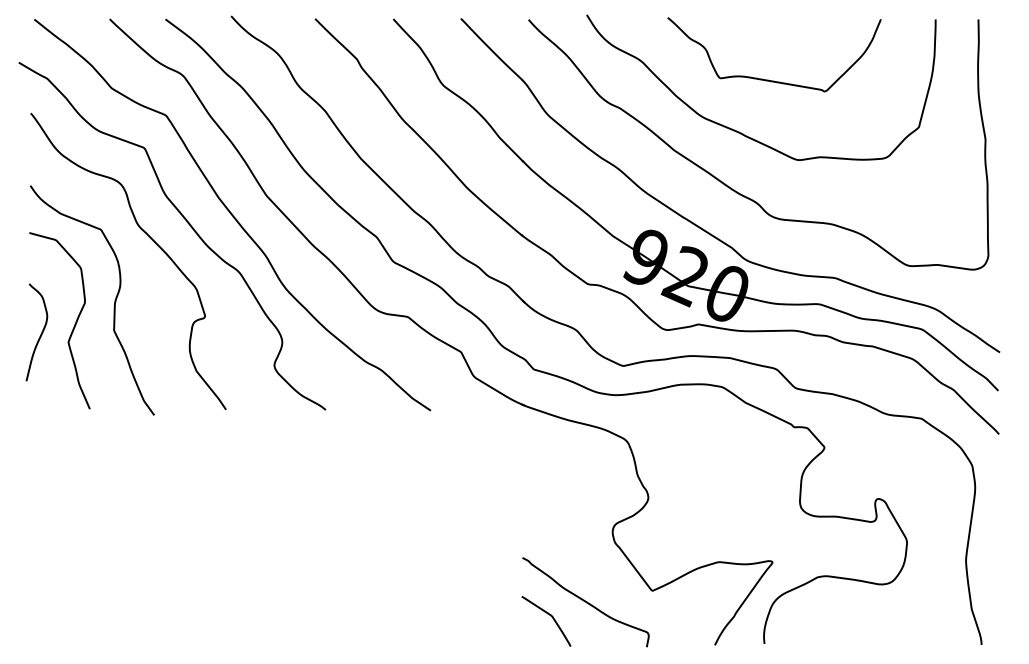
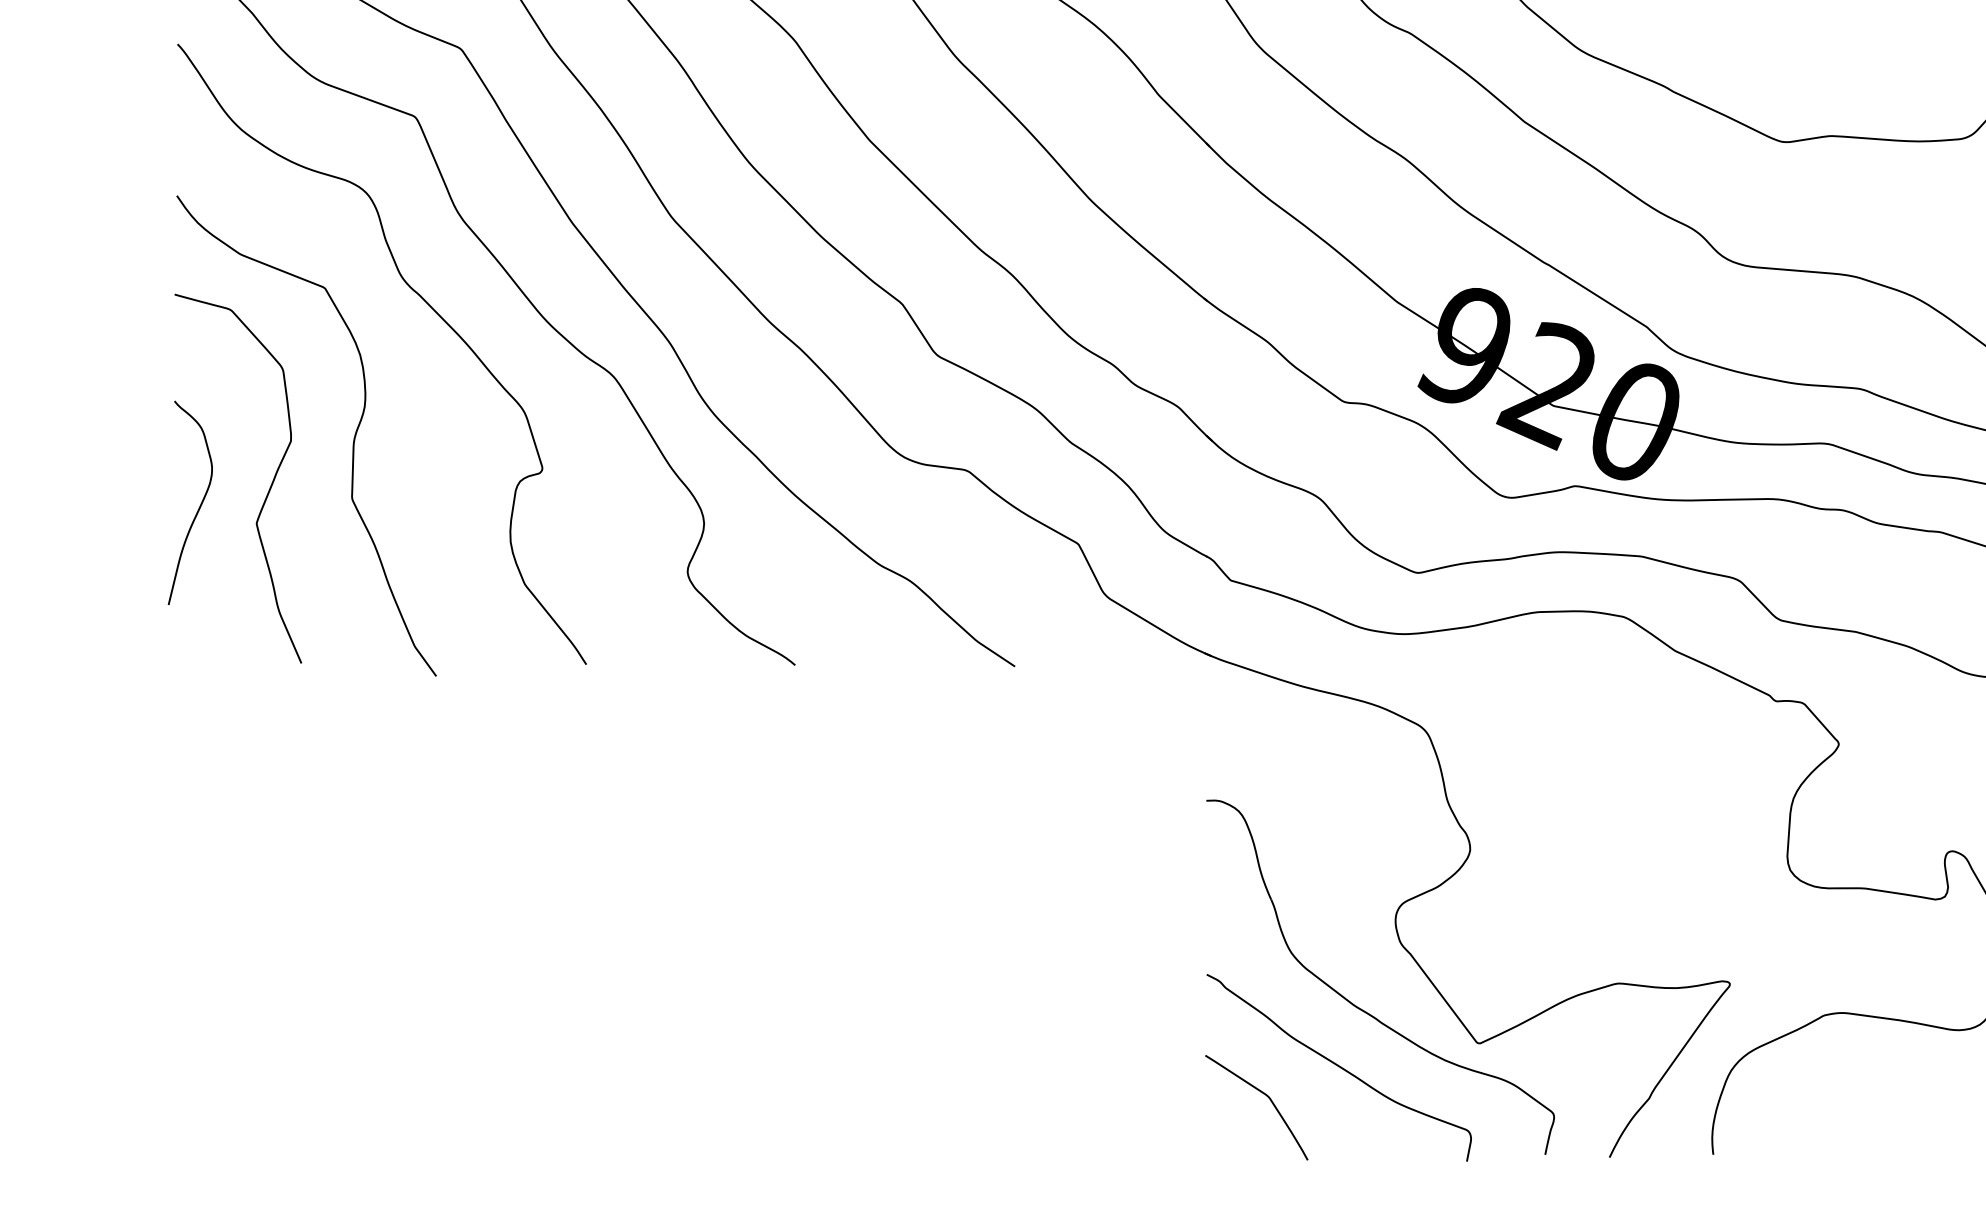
part: (598, 574) -> (1365, 1009), added

